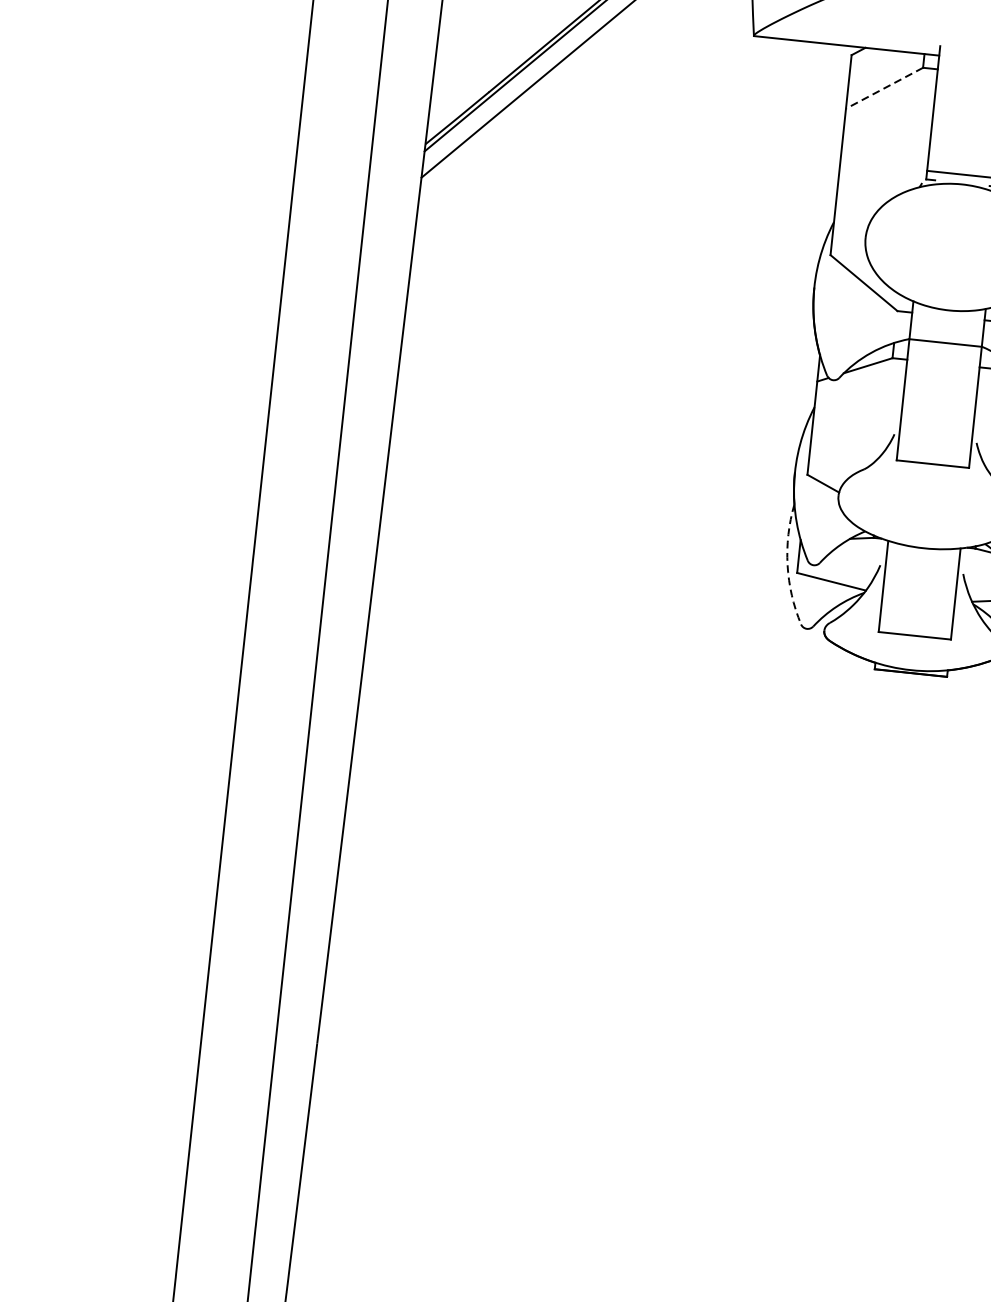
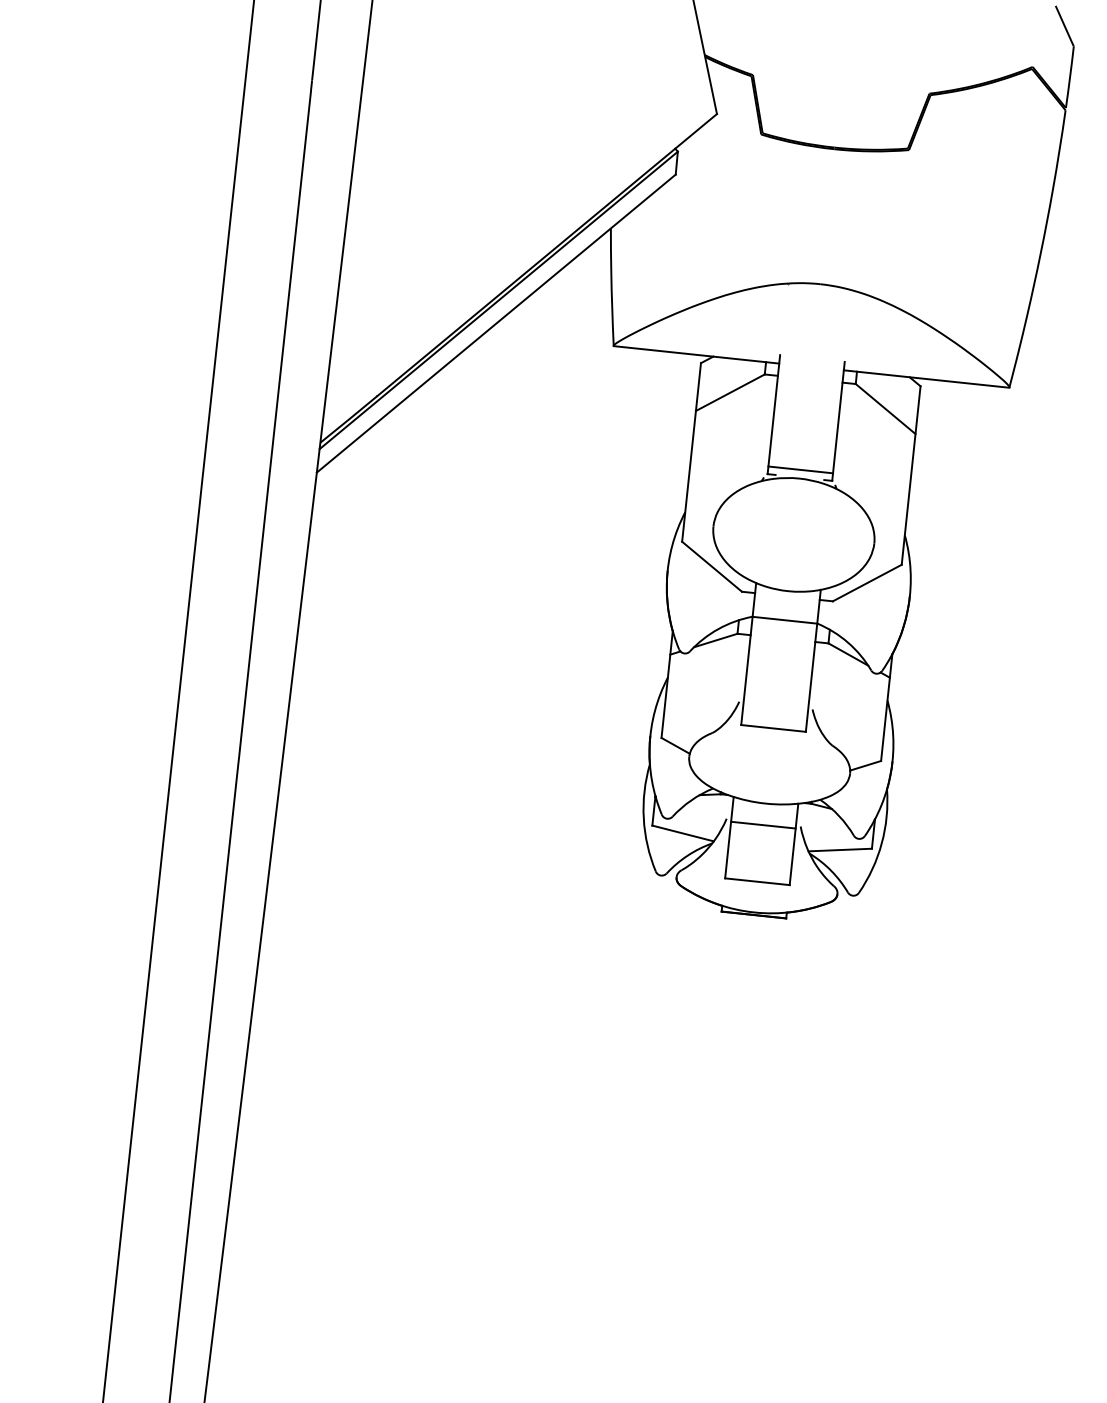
line: (884, 88) -> (730, 392), dashed -> solid
arc: (787, 564) -> (643, 818), dashed -> solid
line: (921, 571) -> (763, 824), added

